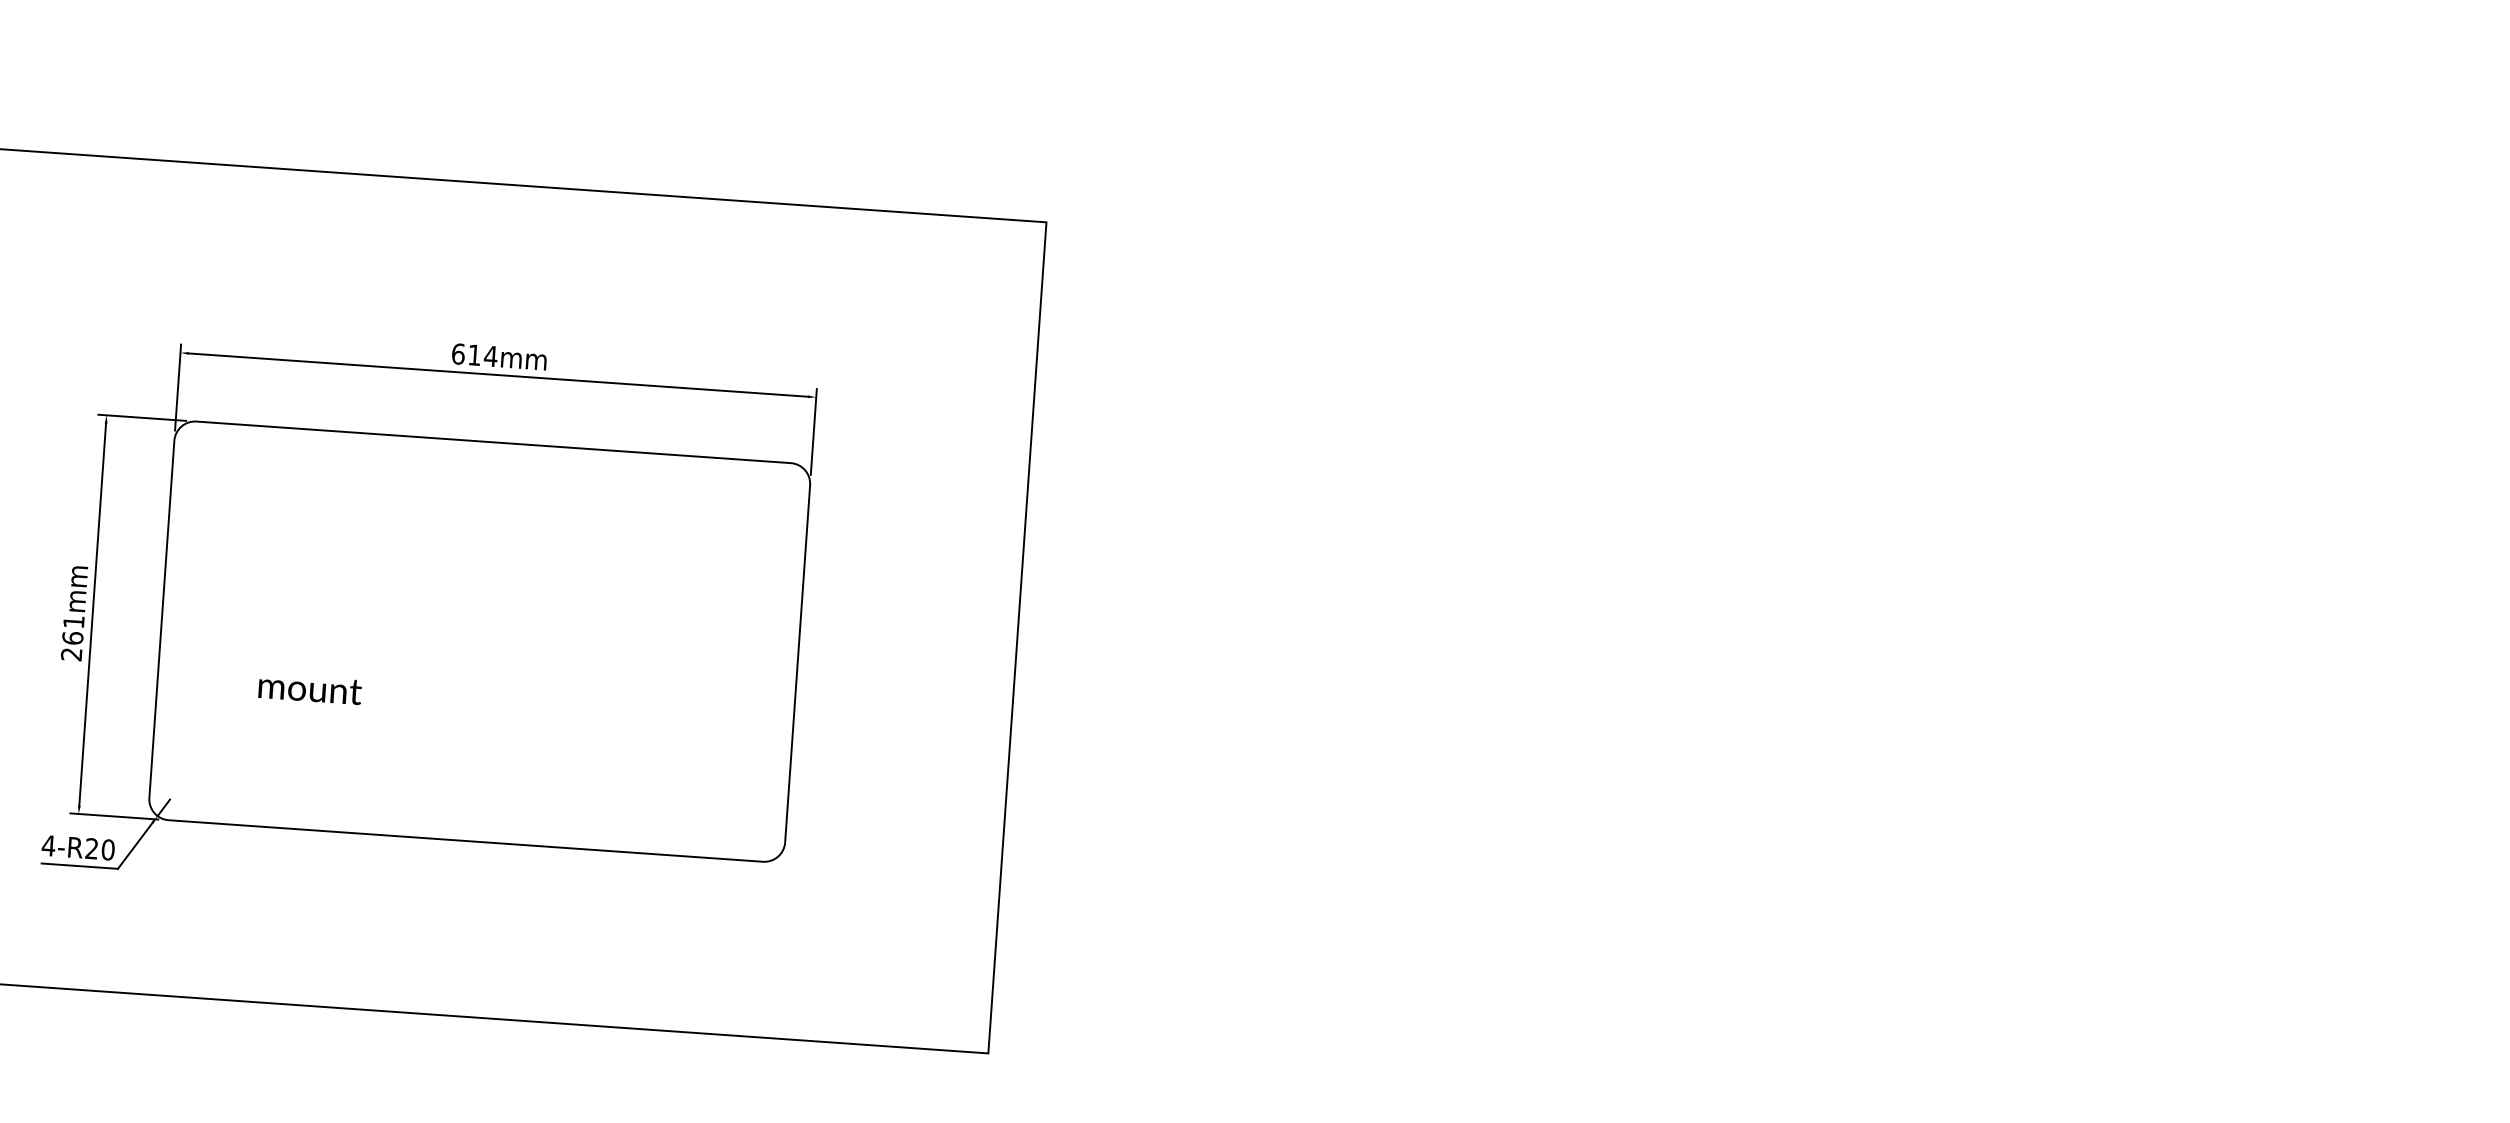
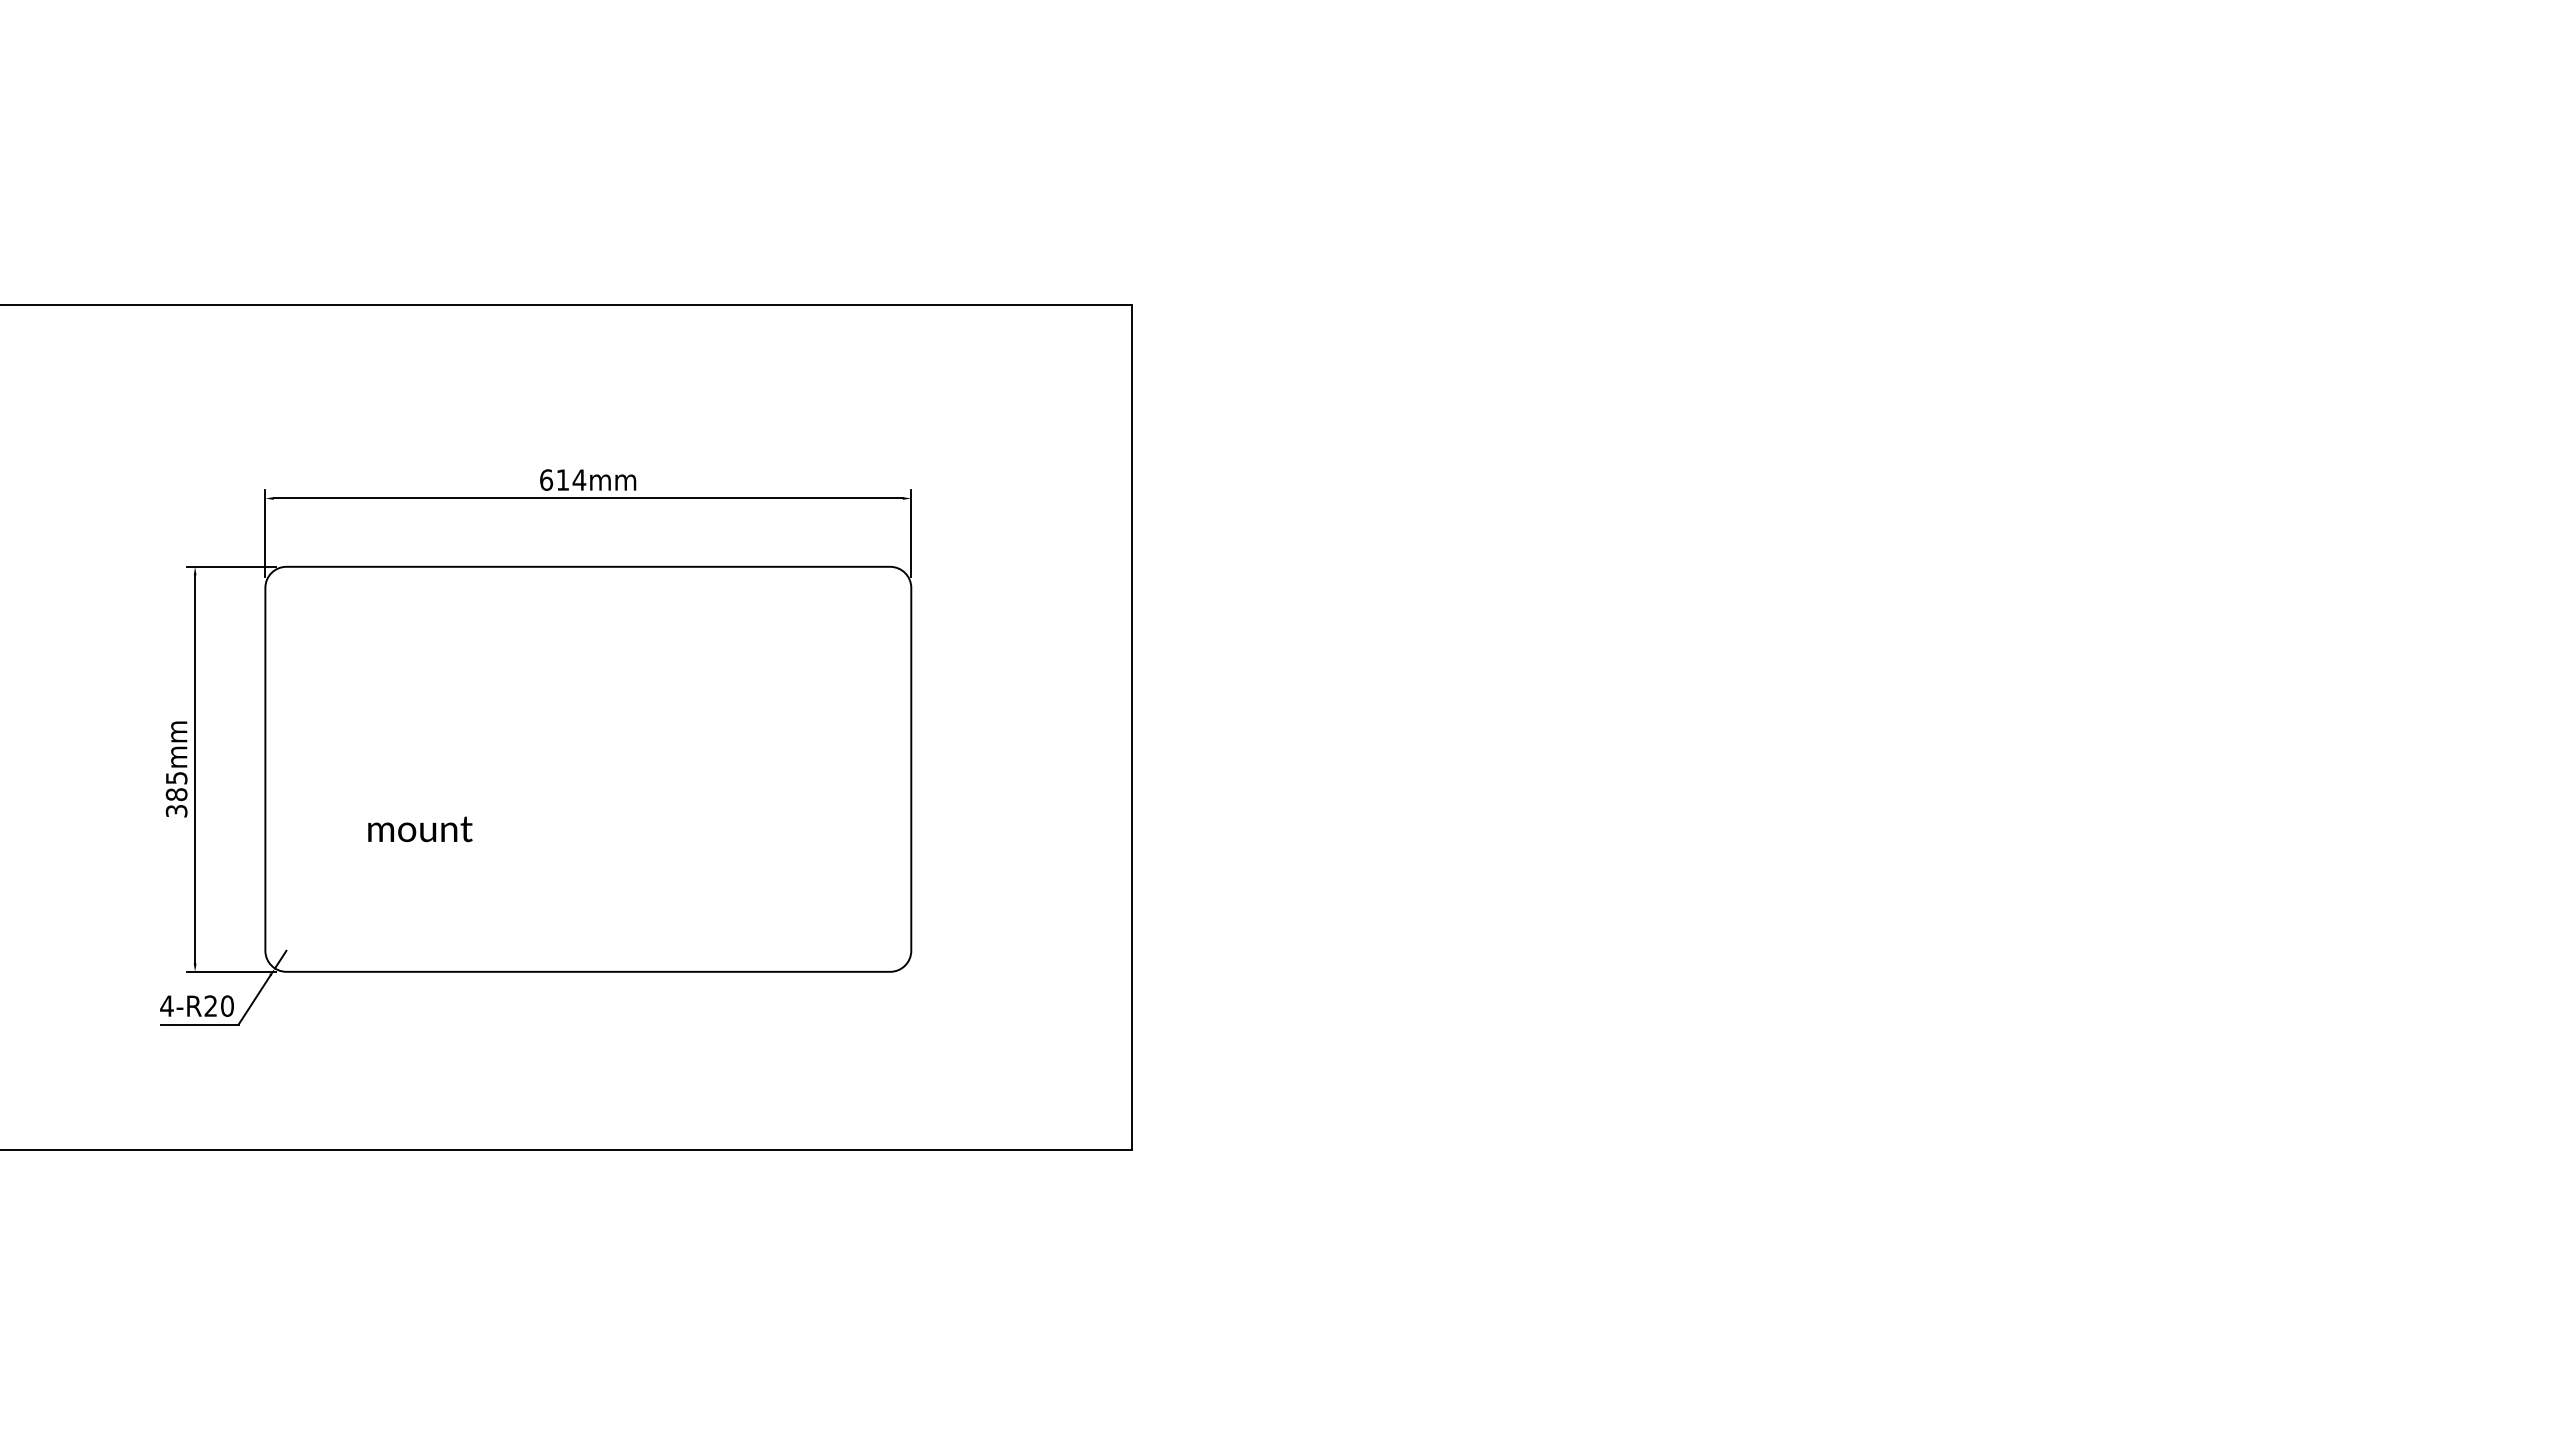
text: (72, 638) -> (176, 794), 261mm -> 385mm

